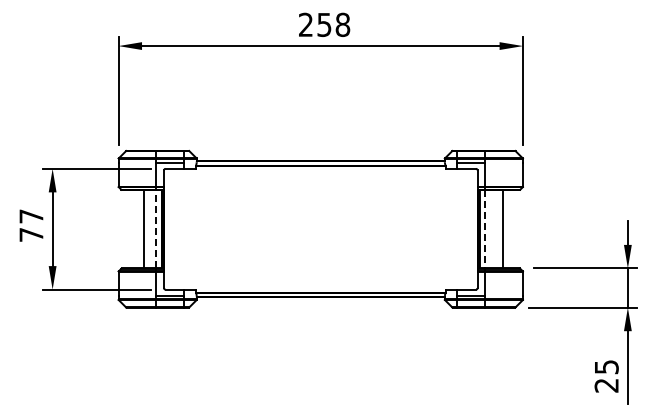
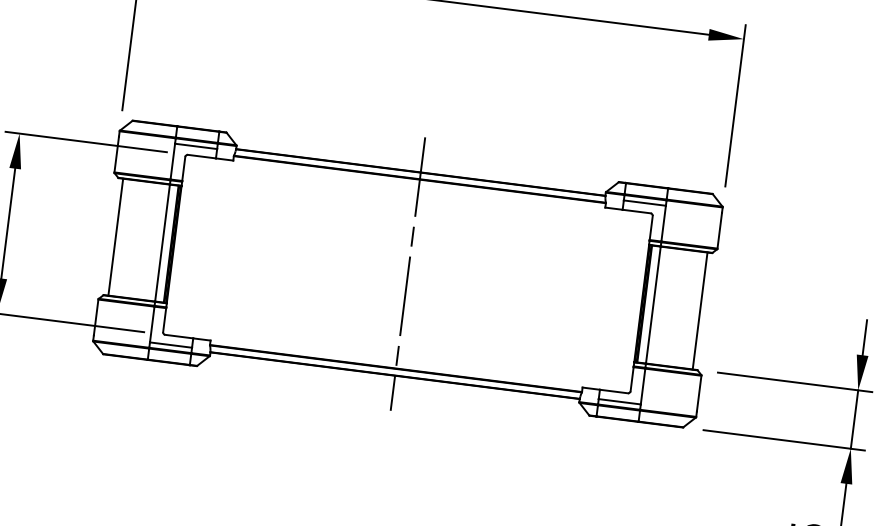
line: (156, 228) -> (163, 242), dashed -> solid
line: (320, 228) -> (407, 272), added
line: (143, 229) -> (115, 237), moved
line: (485, 229) -> (653, 305), dashed -> solid
line: (502, 229) -> (699, 311), moved

